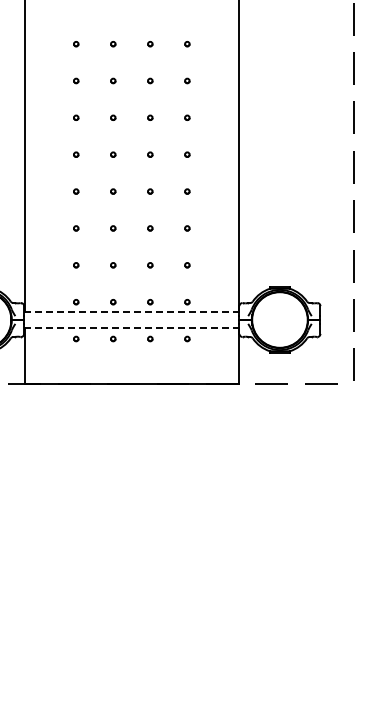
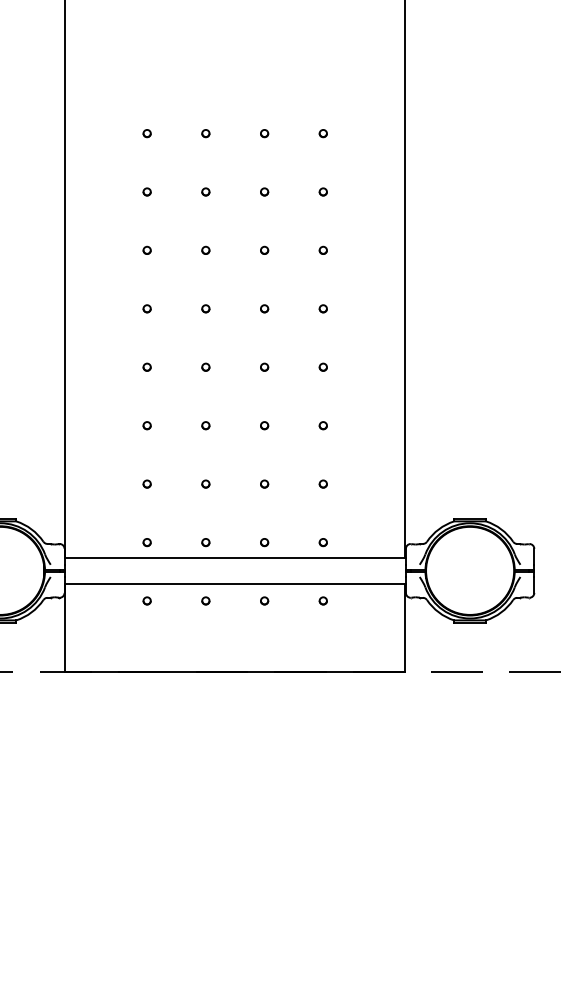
line: (131, 311) -> (234, 557), dashed -> solid
line: (131, 328) -> (234, 584), dashed -> solid

